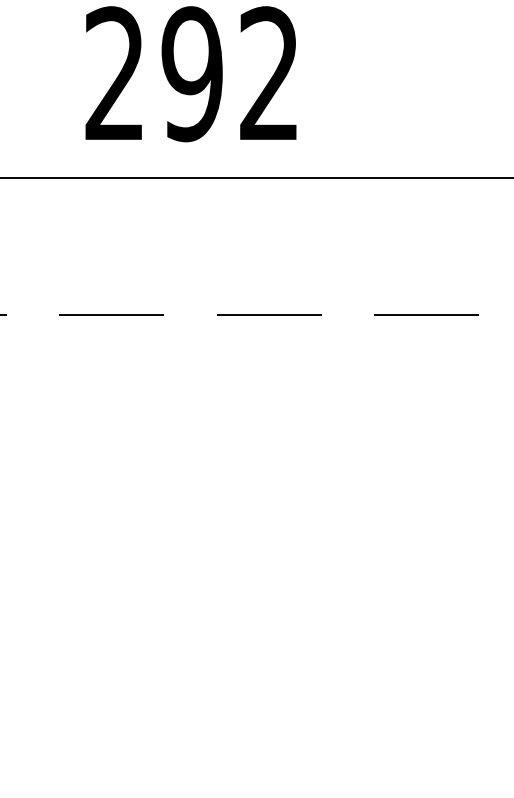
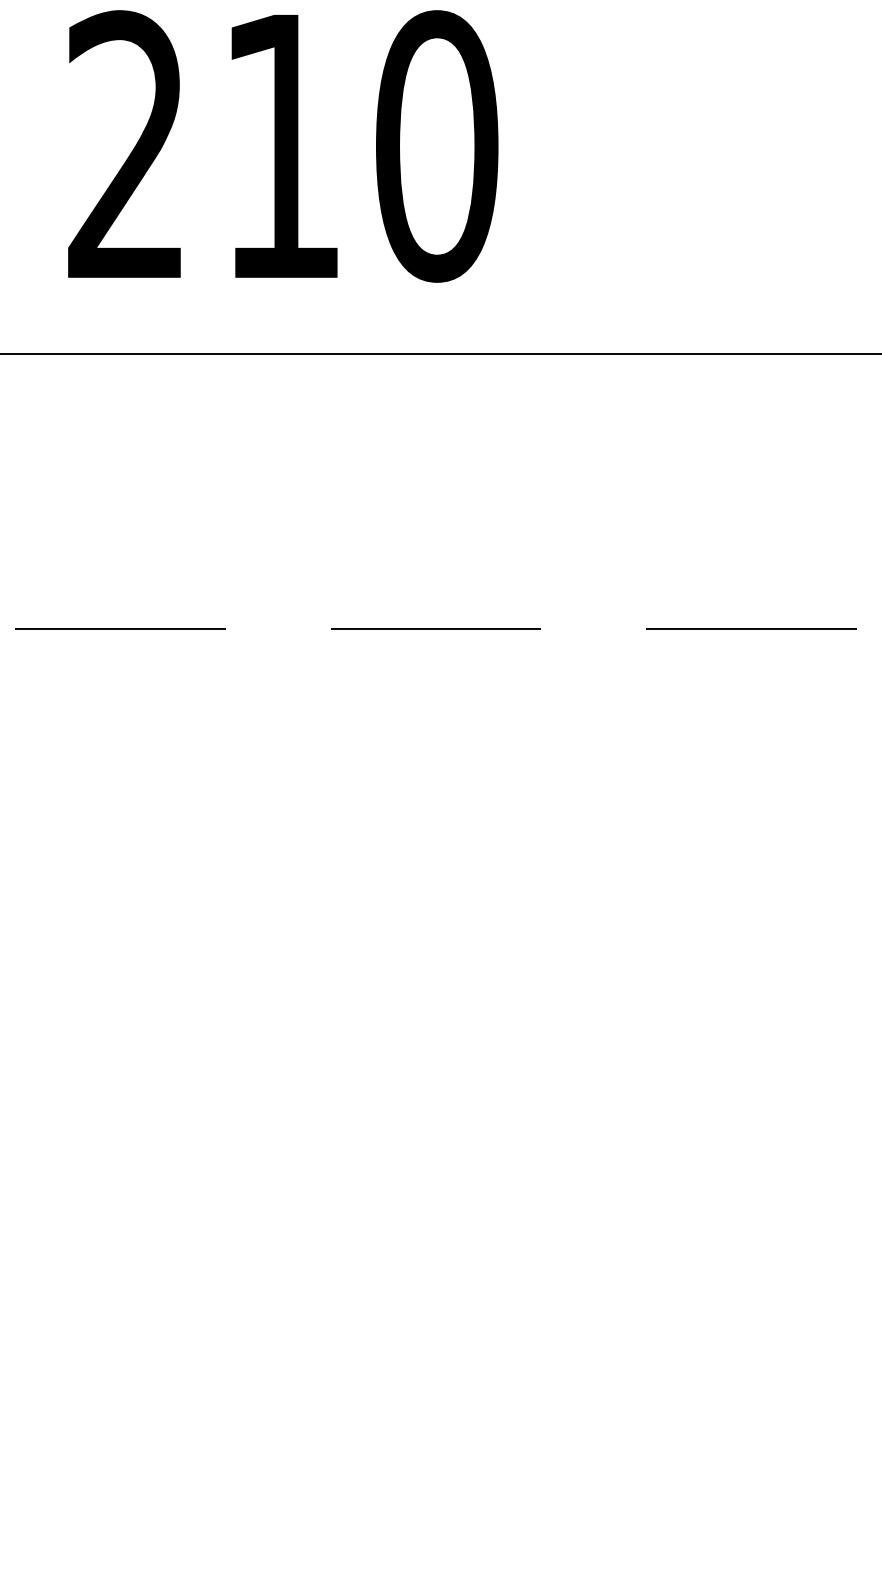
text: (230, 74) -> (358, 147), 292 -> 210

